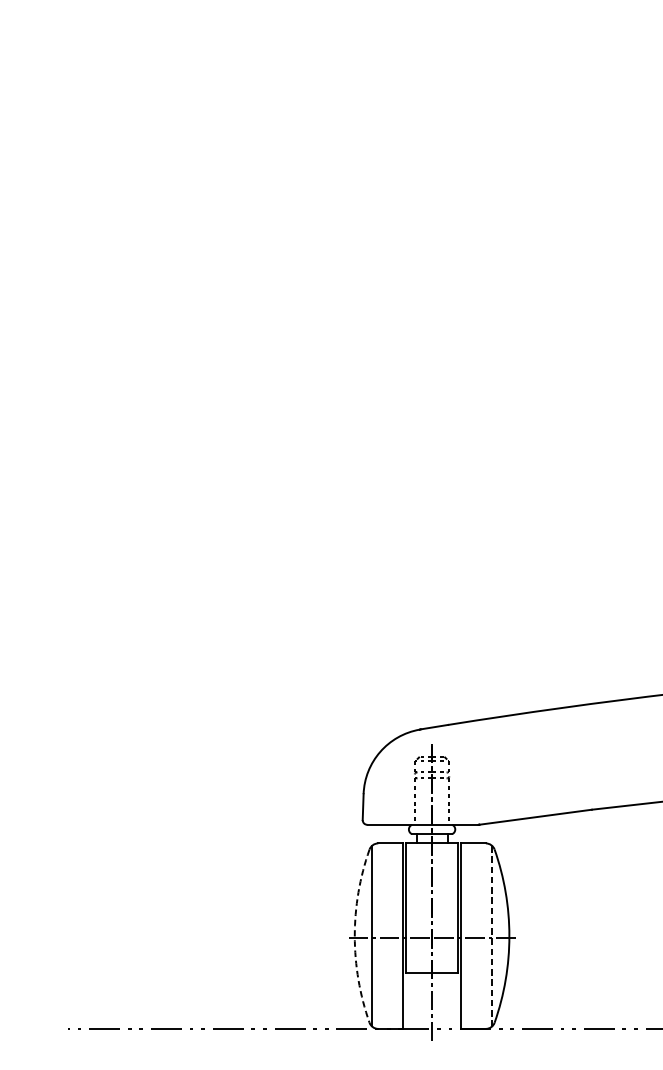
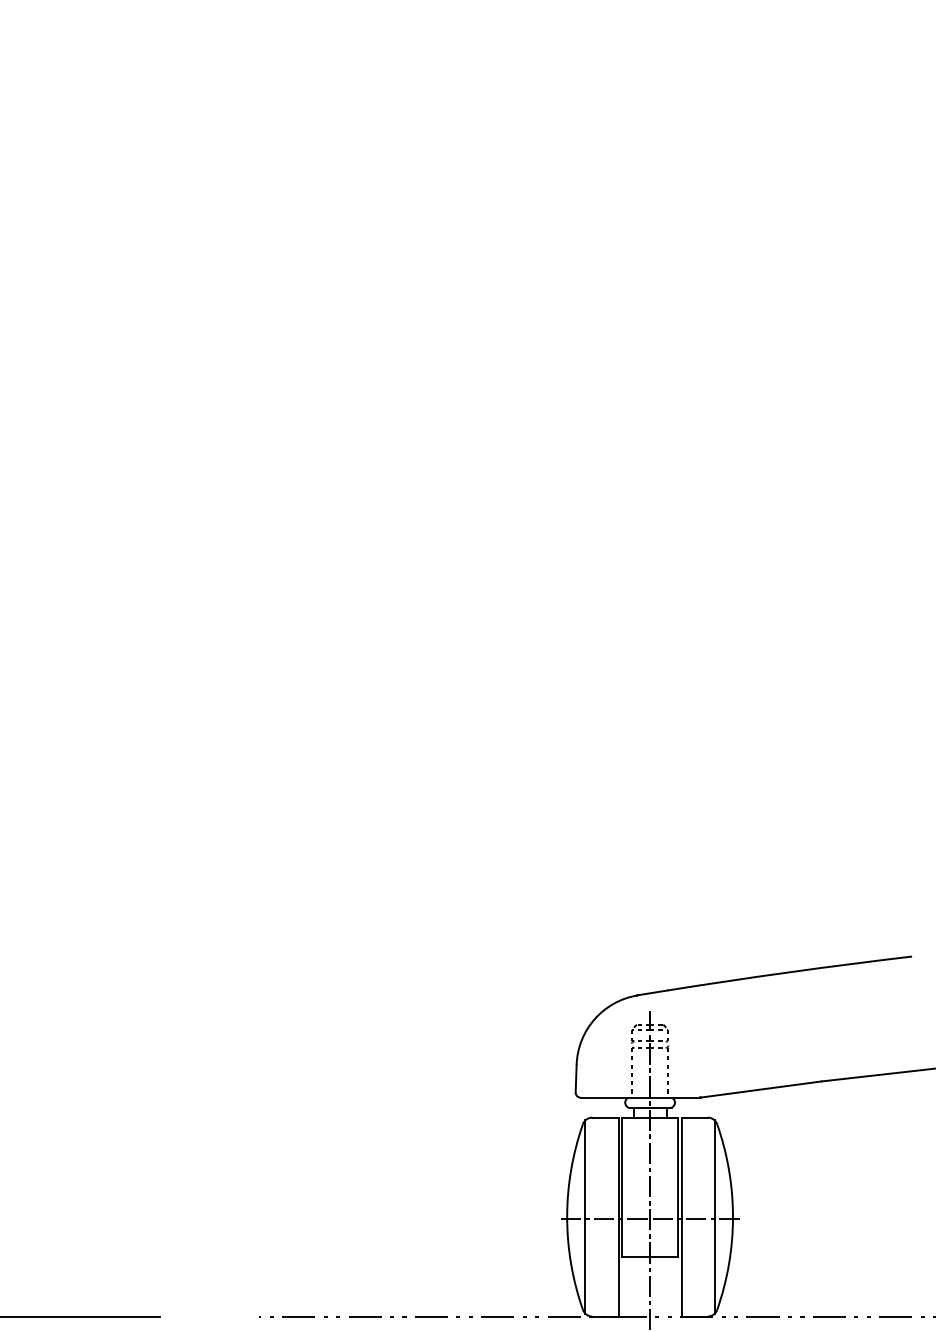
arc: (355, 936) -> (567, 1217), dashed -> solid
line: (492, 936) -> (714, 1217), dashed -> solid

